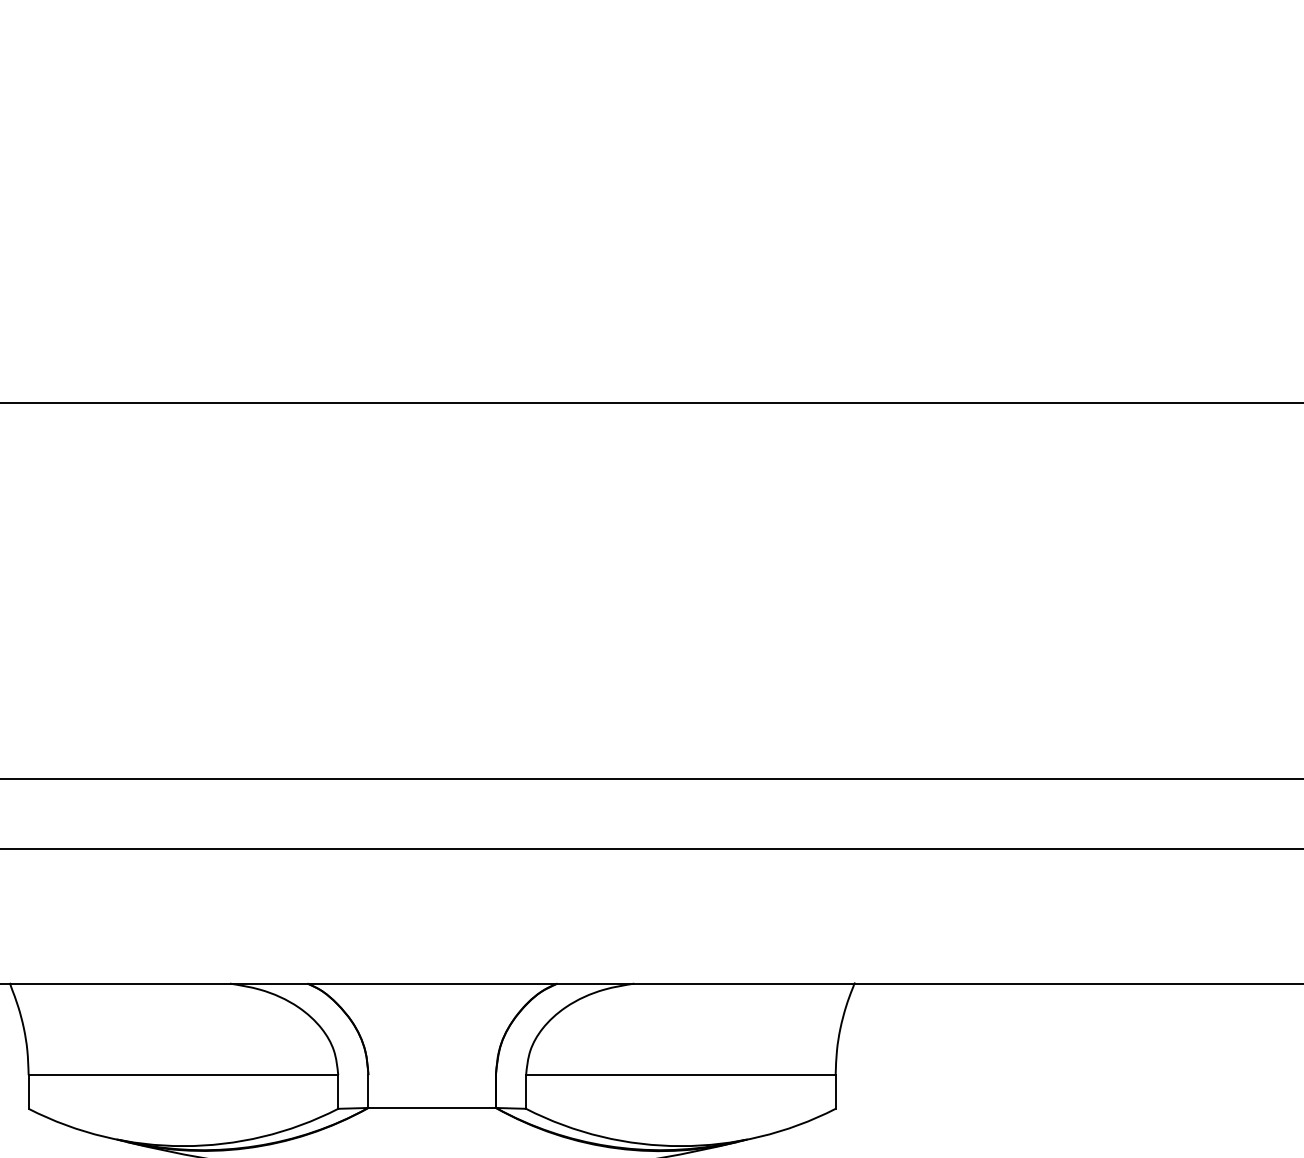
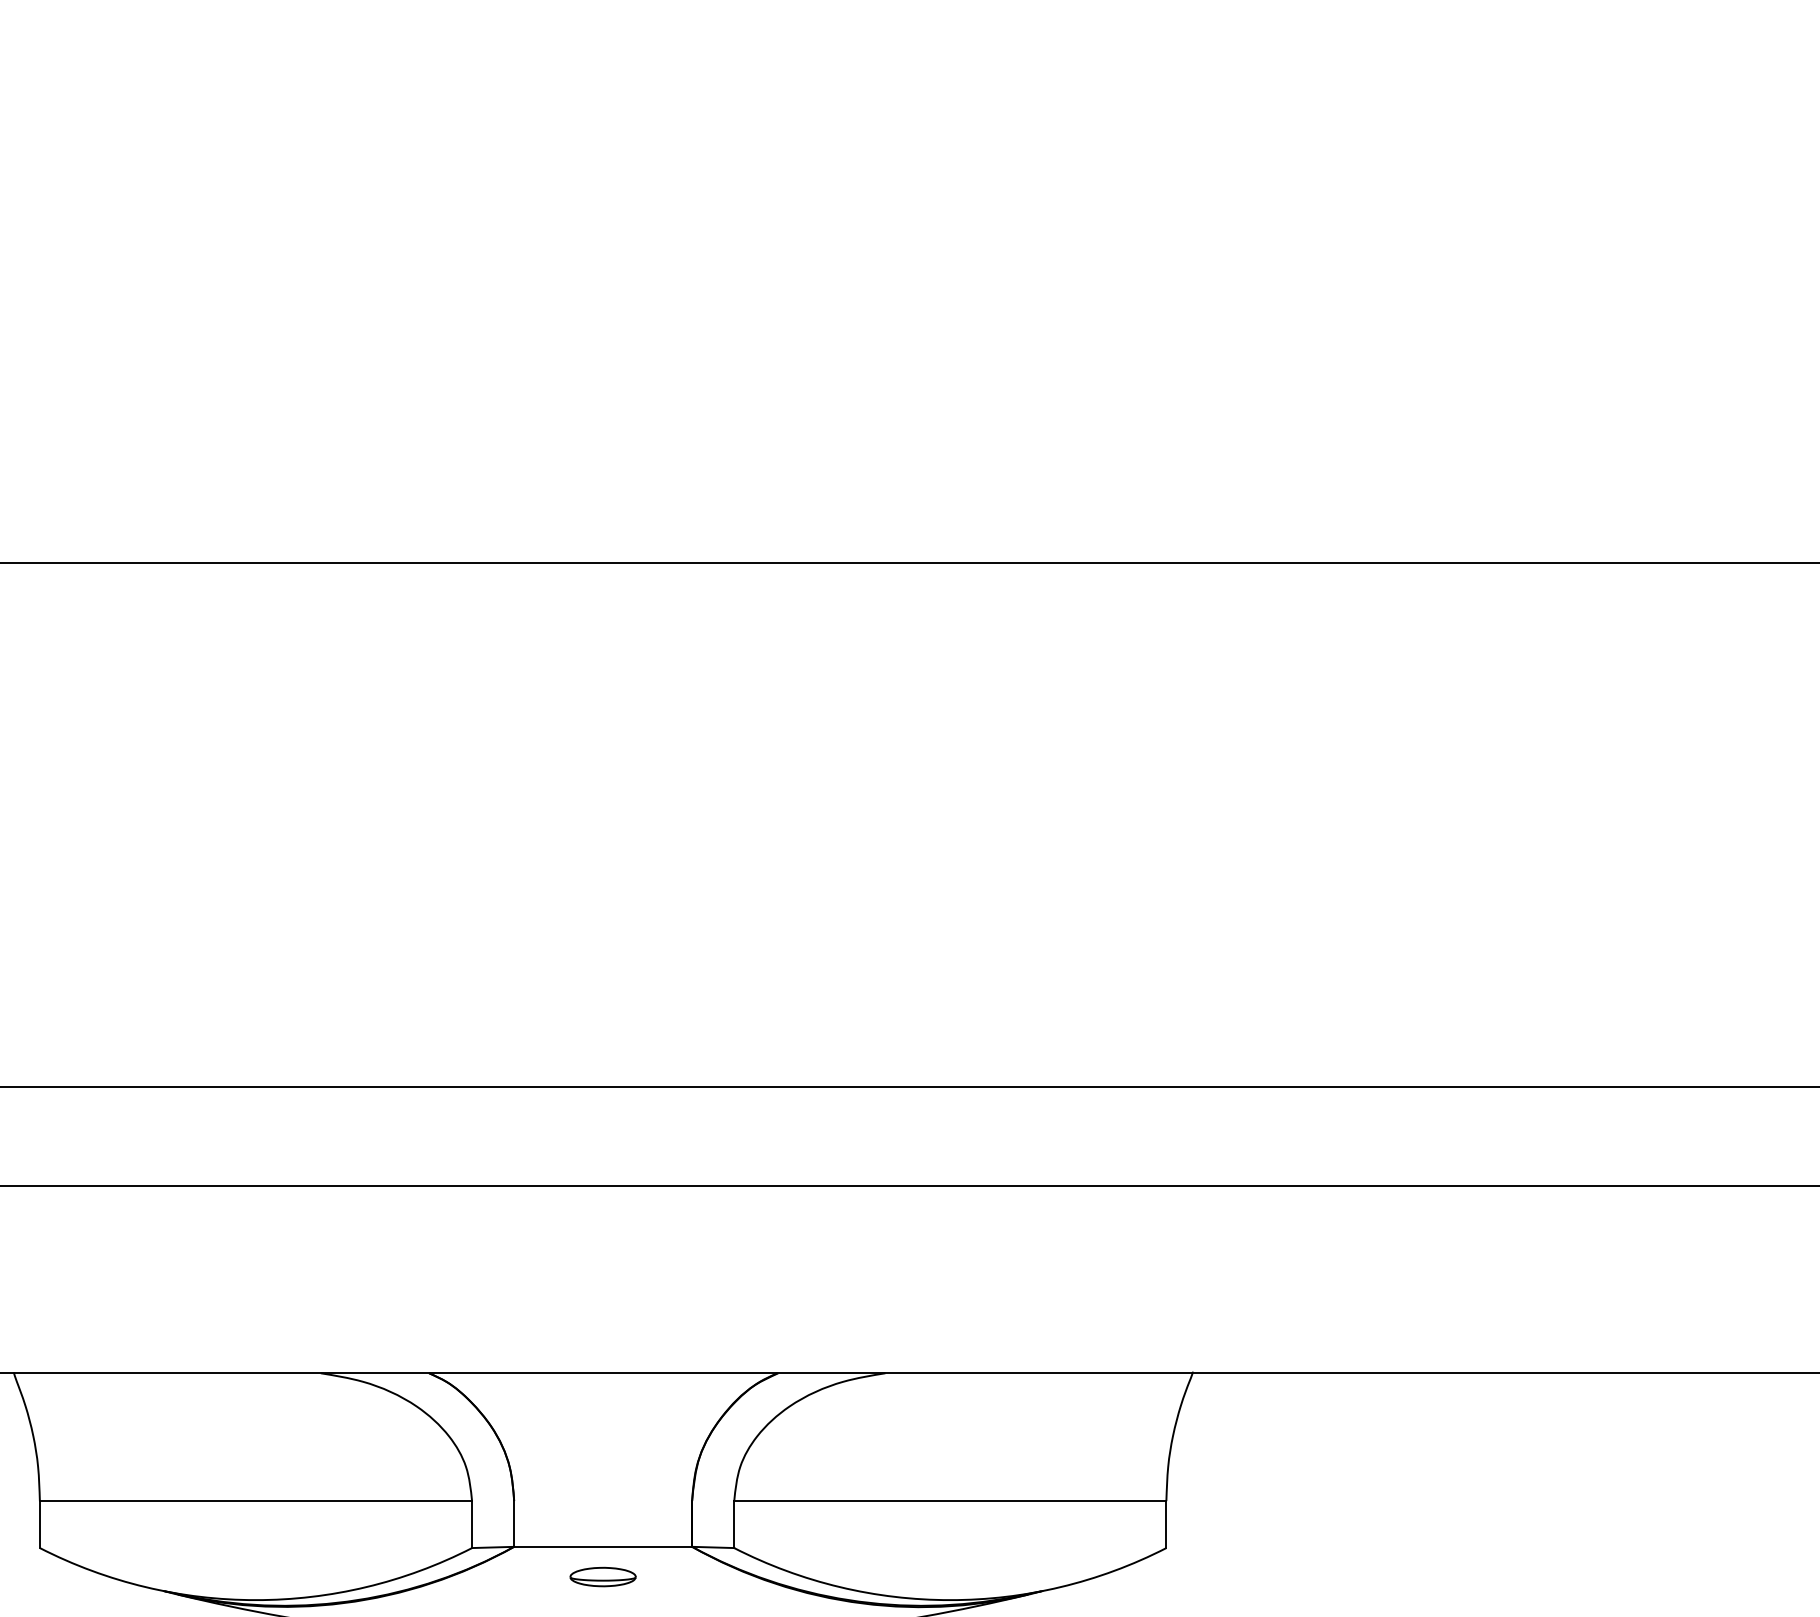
part: (431, 1129) -> (602, 1576), added

